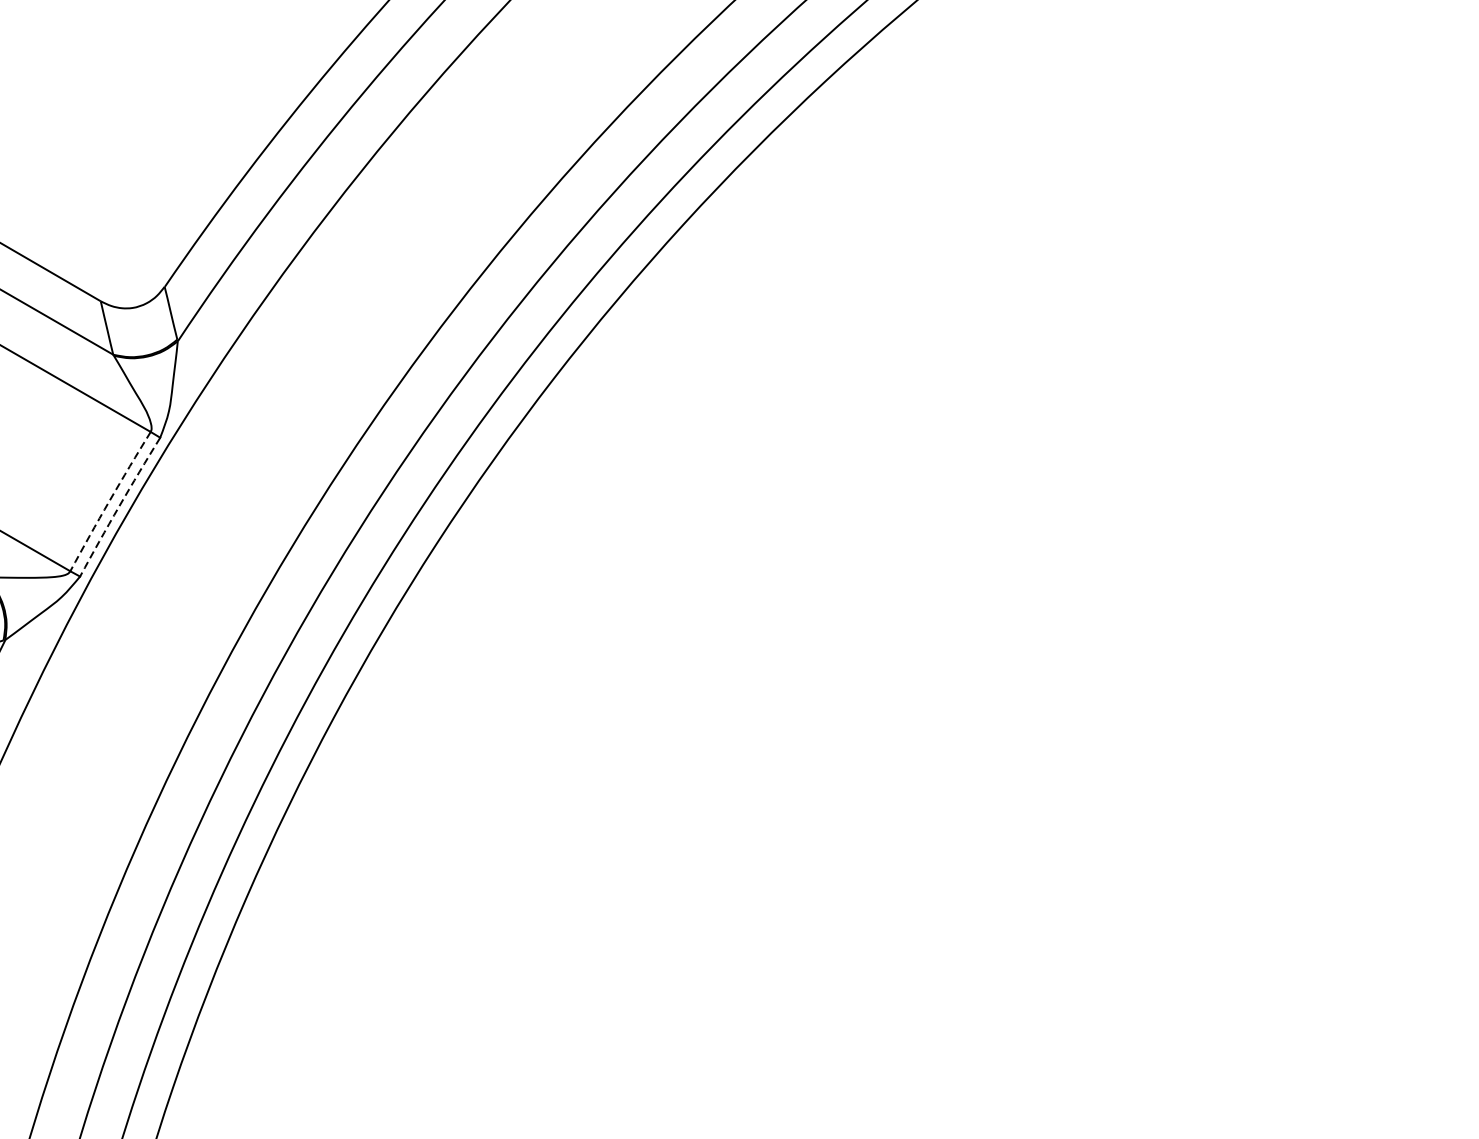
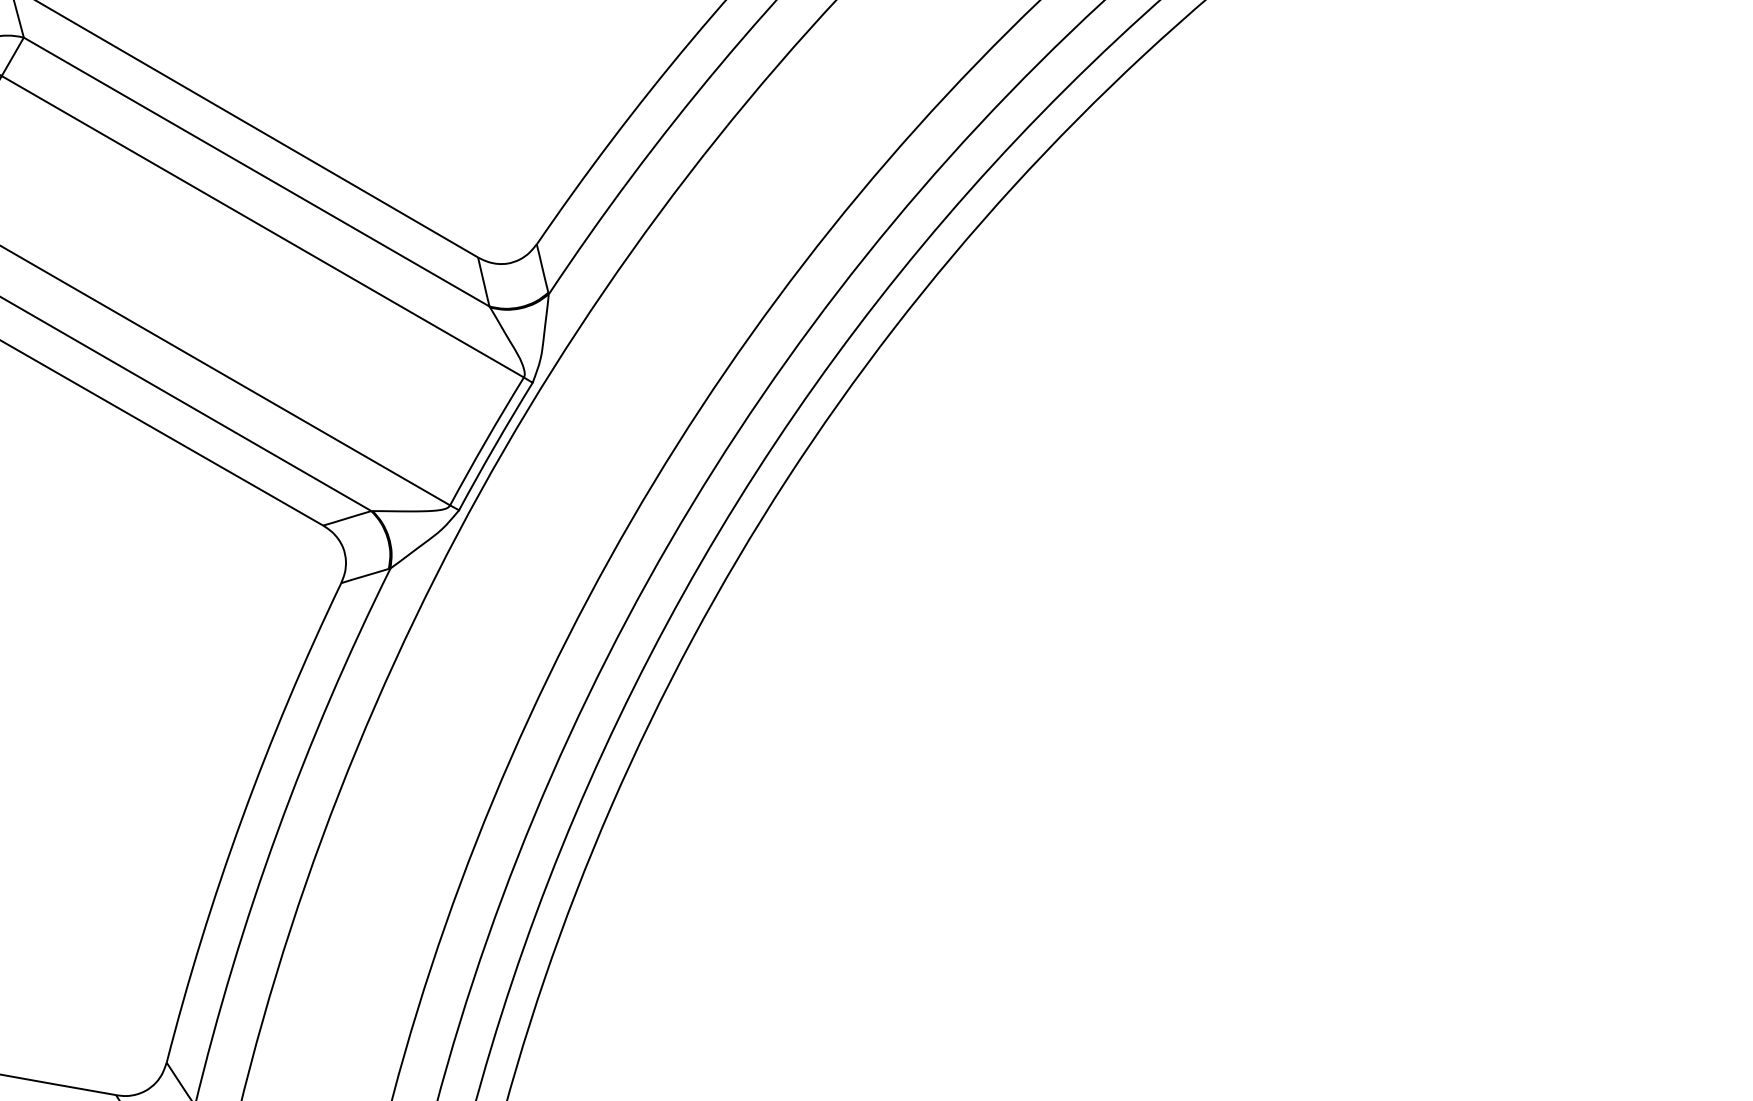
arc: (109, 500) -> (486, 440), dashed -> solid
arc: (118, 507) -> (494, 446), dashed -> solid

